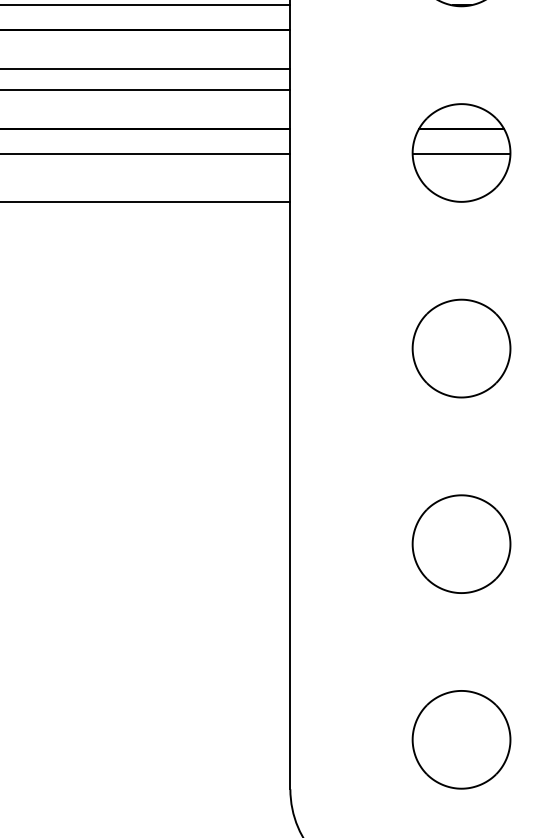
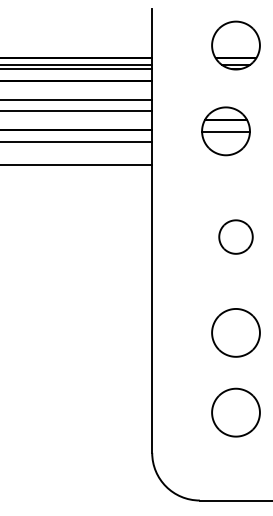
part: (460, 153) -> (225, 131), moved
part: (460, 347) -> (235, 236), size x0.7
part: (460, 739) -> (235, 412), moved

